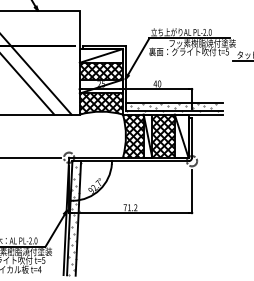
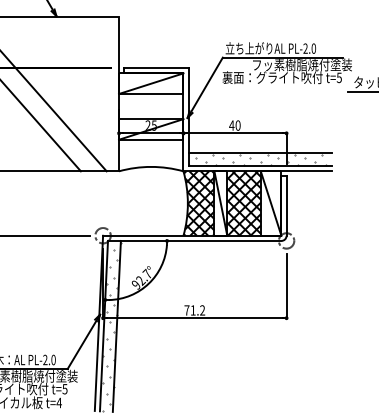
hatch: (100, 70) -> (149, 105), removed
hatch: (100, 103) -> (149, 154), removed

